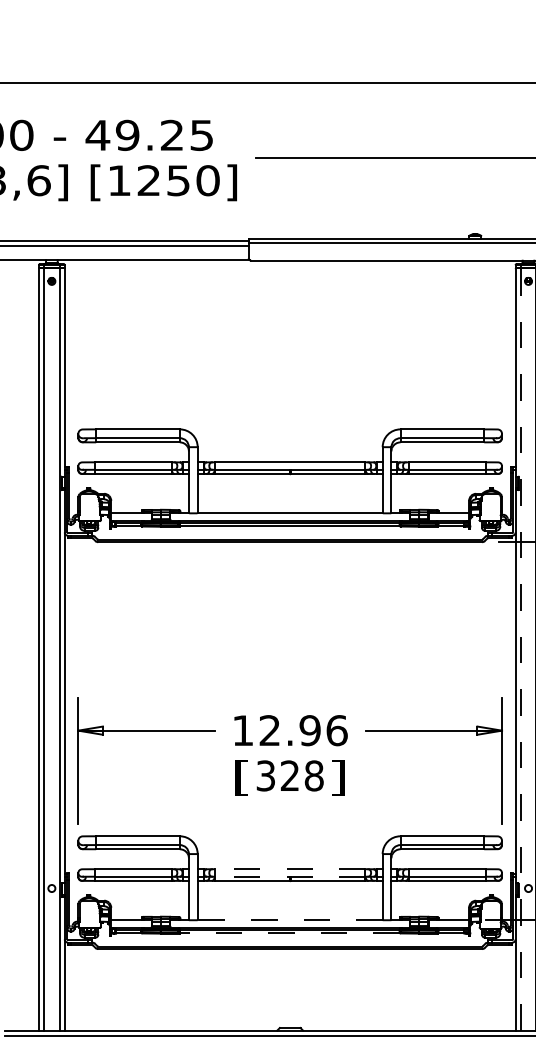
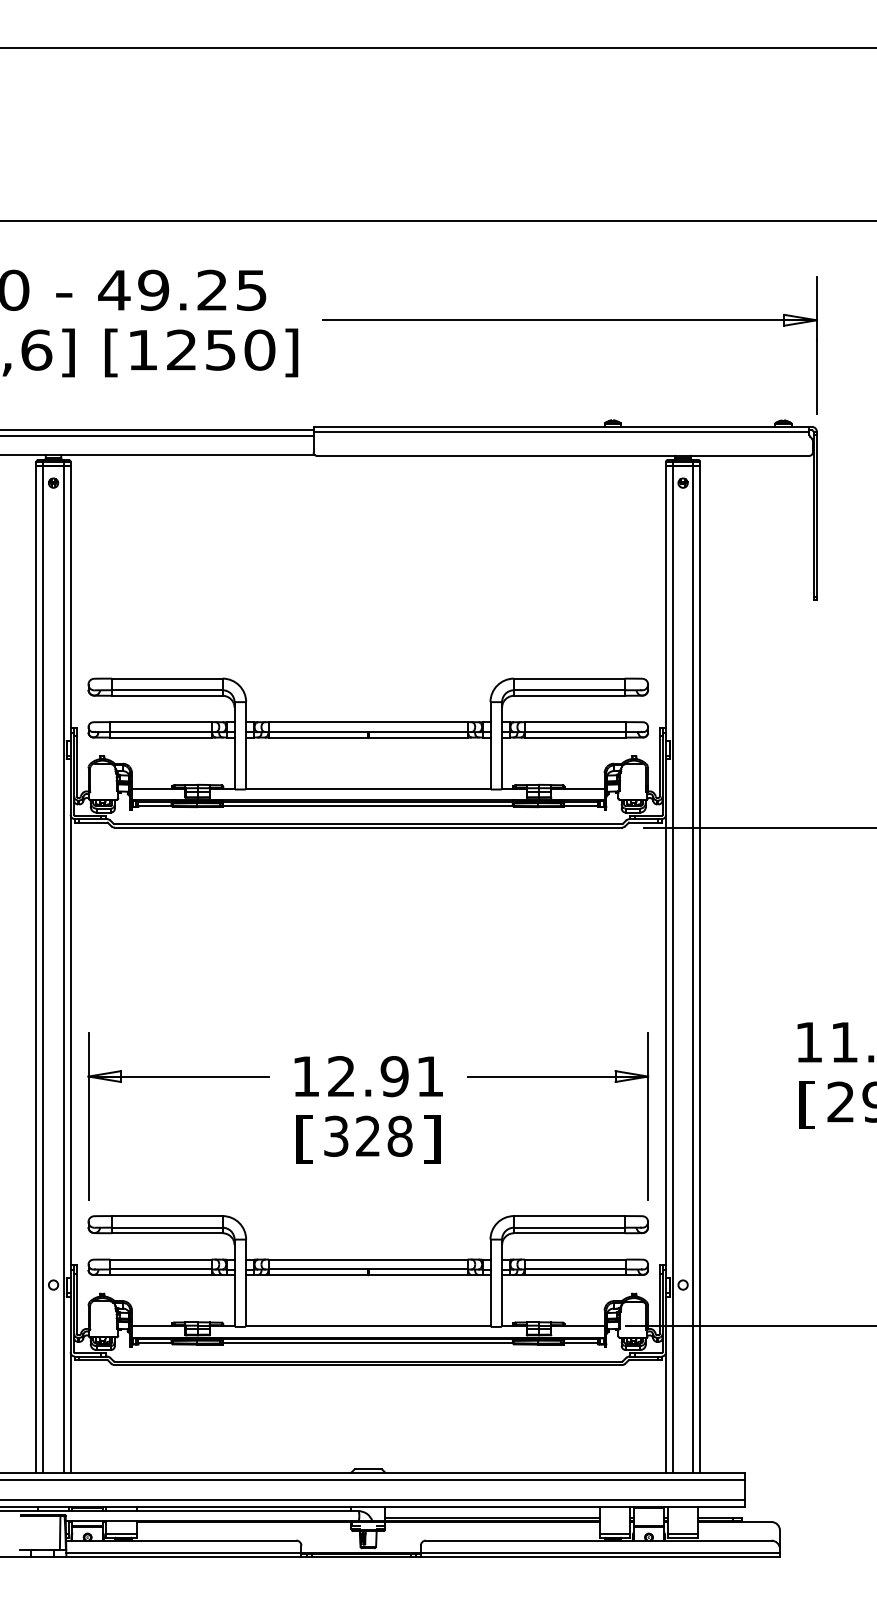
line: (520, 648) -> (672, 968), dashed -> solid
text: (337, 730) -> (430, 1076), 12.96 -> 12.91
line: (289, 869) -> (367, 1259), dashed -> solid
line: (289, 876) -> (367, 1269), dashed -> solid
line: (289, 919) -> (367, 1326), dashed -> solid
line: (289, 932) -> (367, 1343), dashed -> solid

